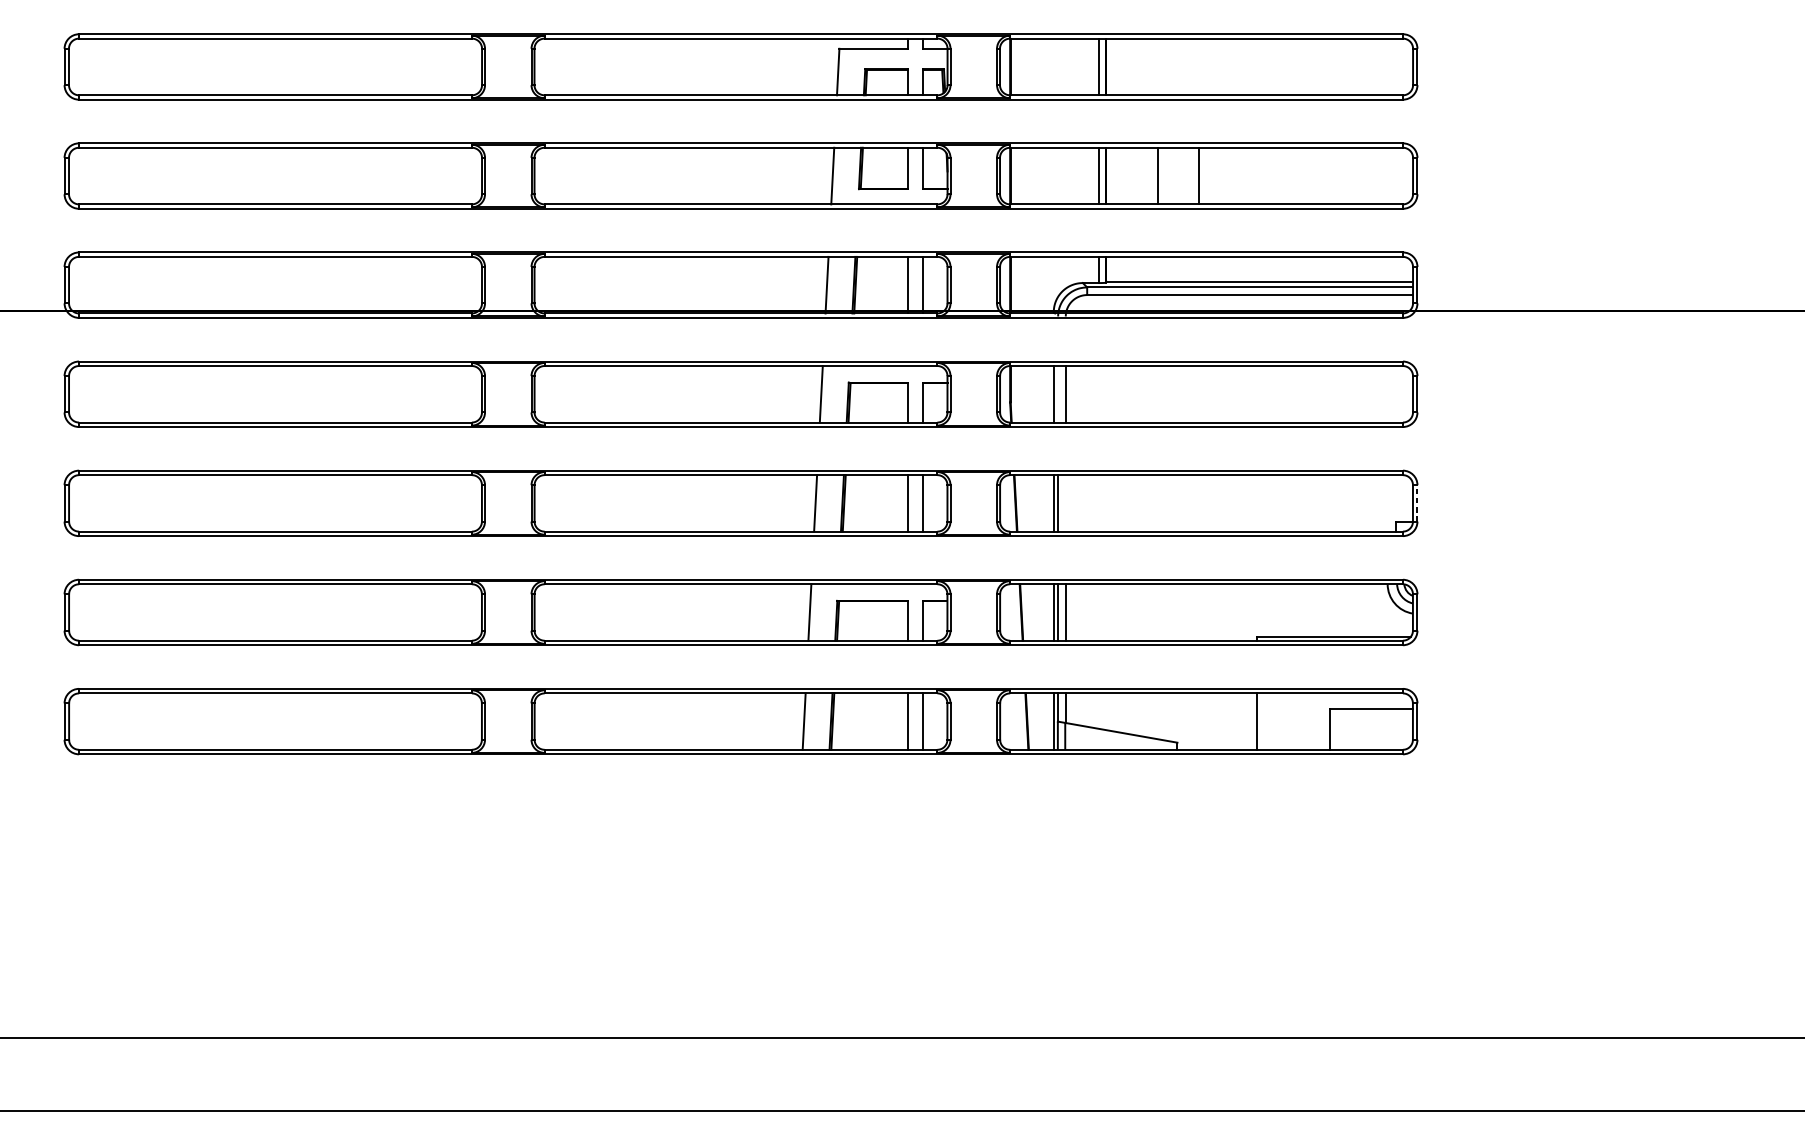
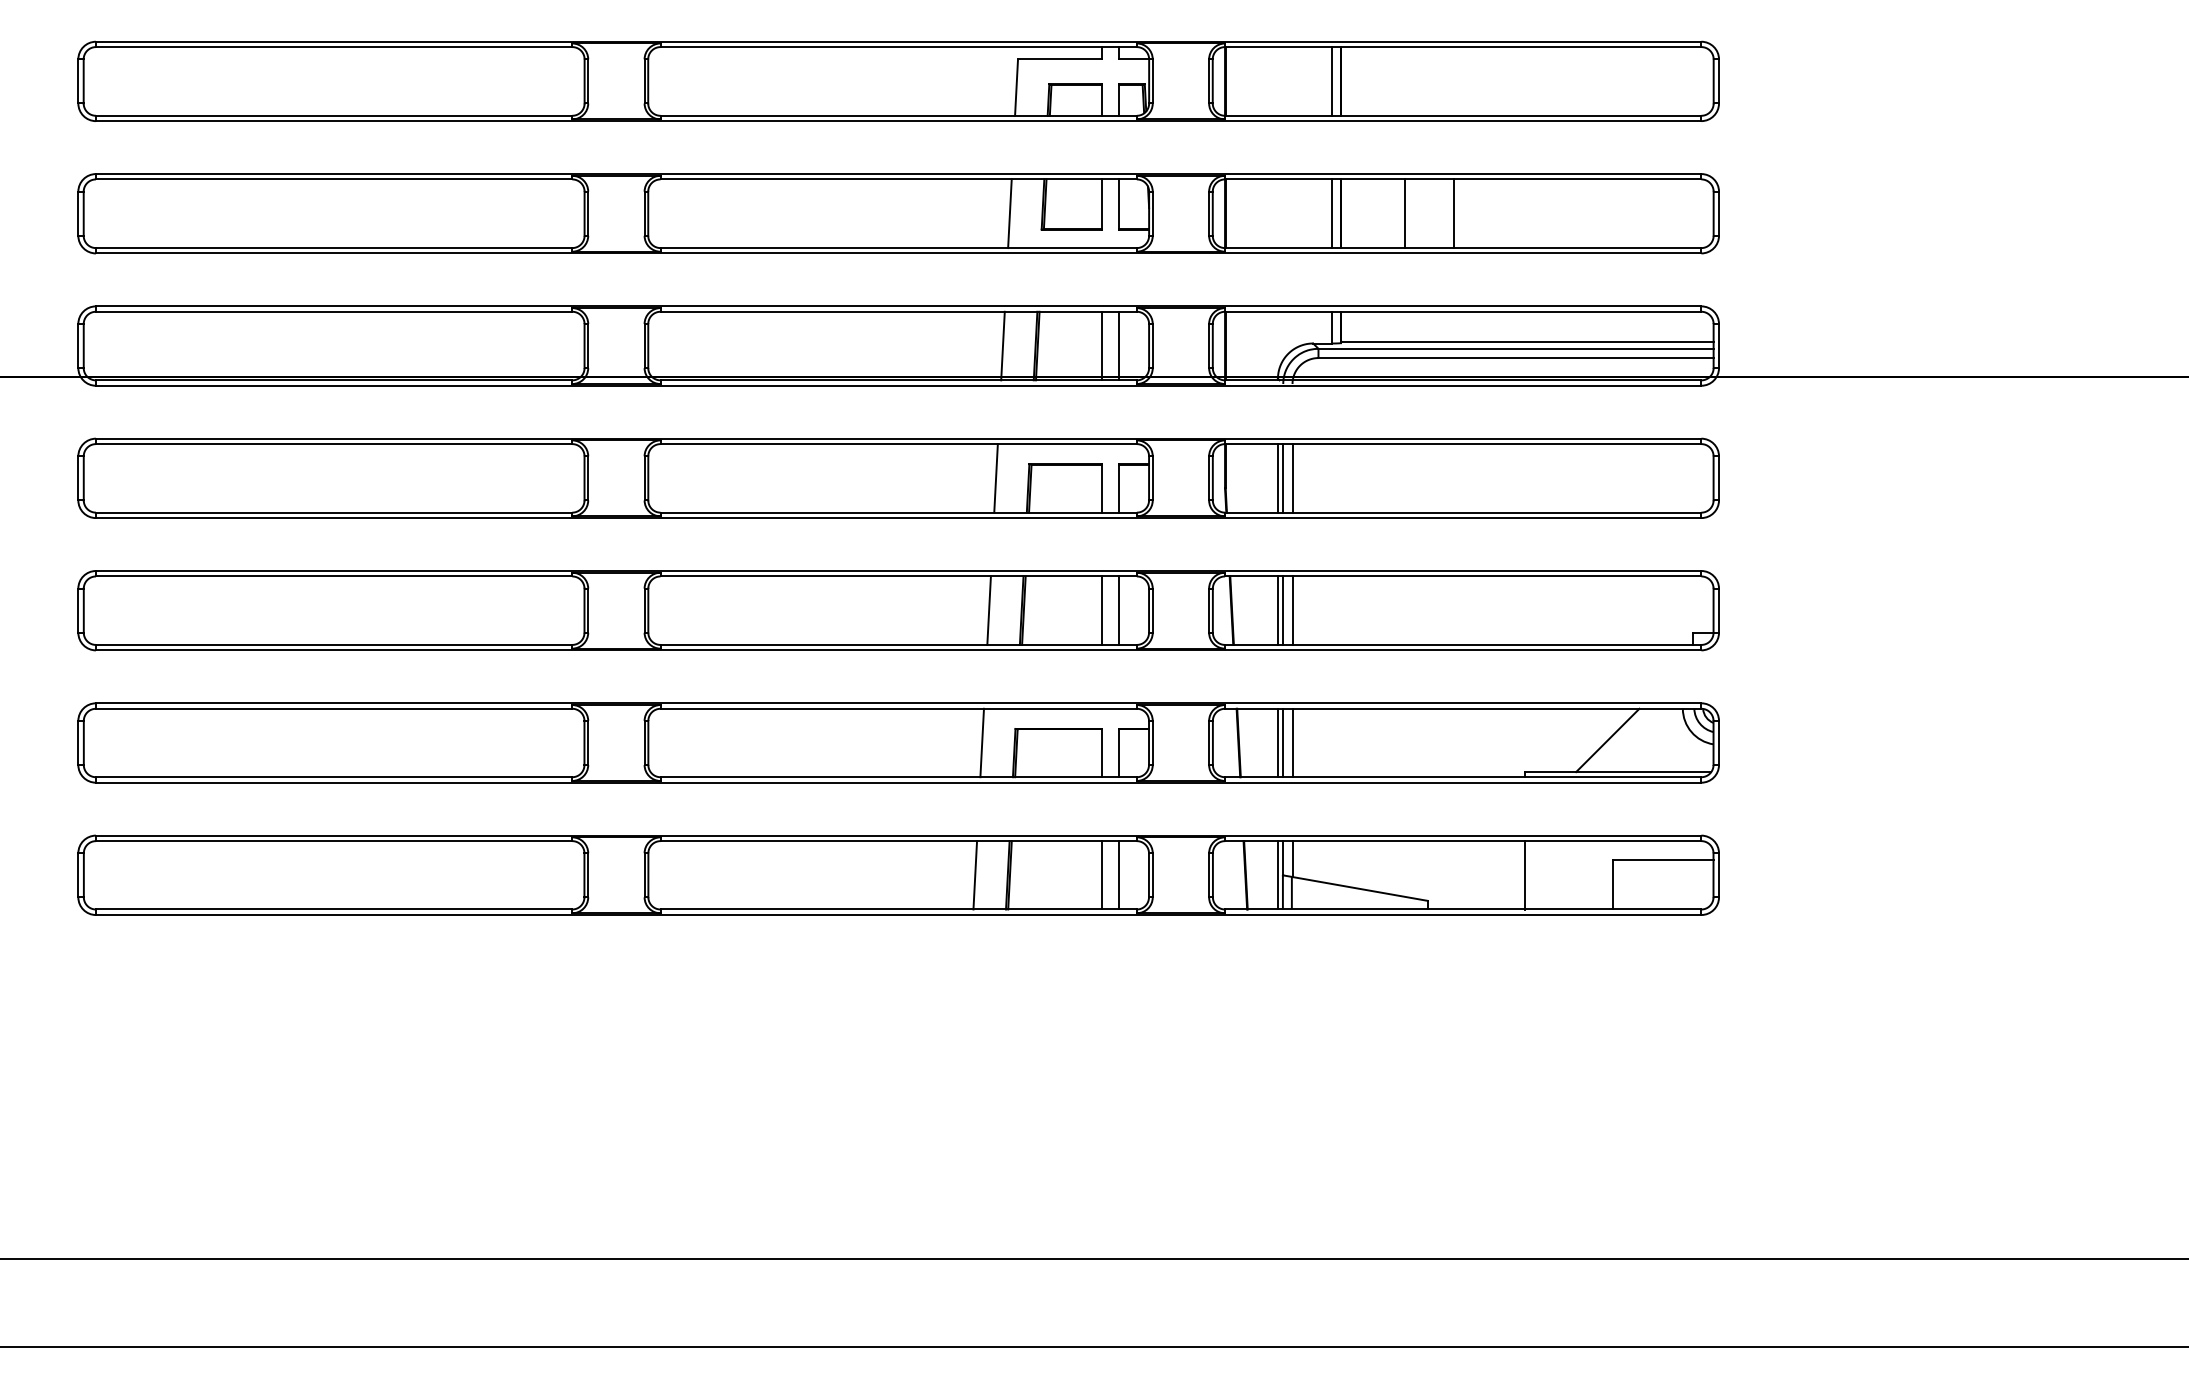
line: (1058, 394) -> (1283, 478), added
line: (1065, 503) -> (1292, 610), added
line: (1417, 503) -> (1719, 610), dashed -> solid
line: (1325, 610) -> (1607, 740), added

